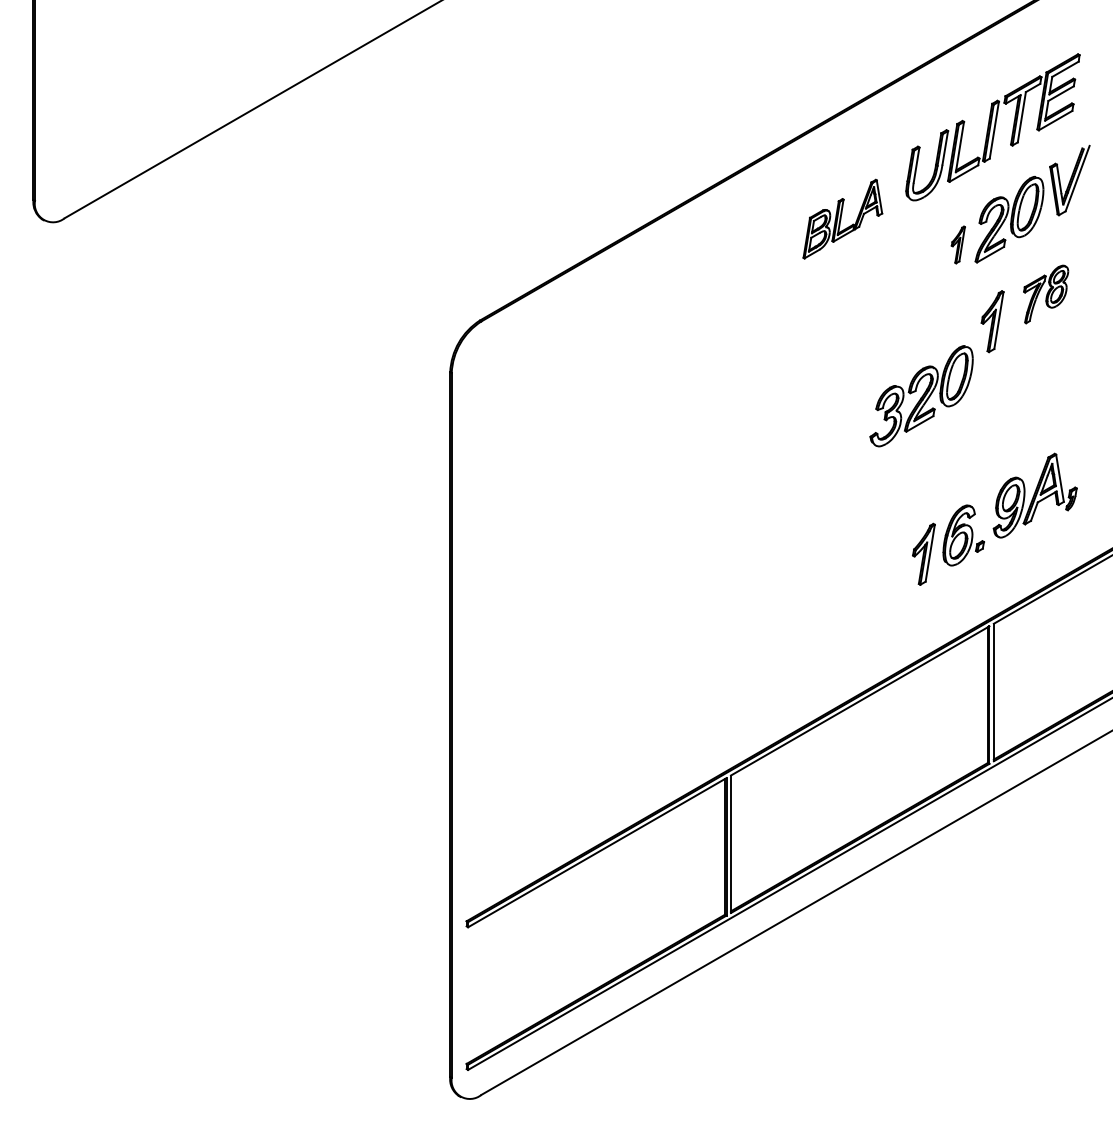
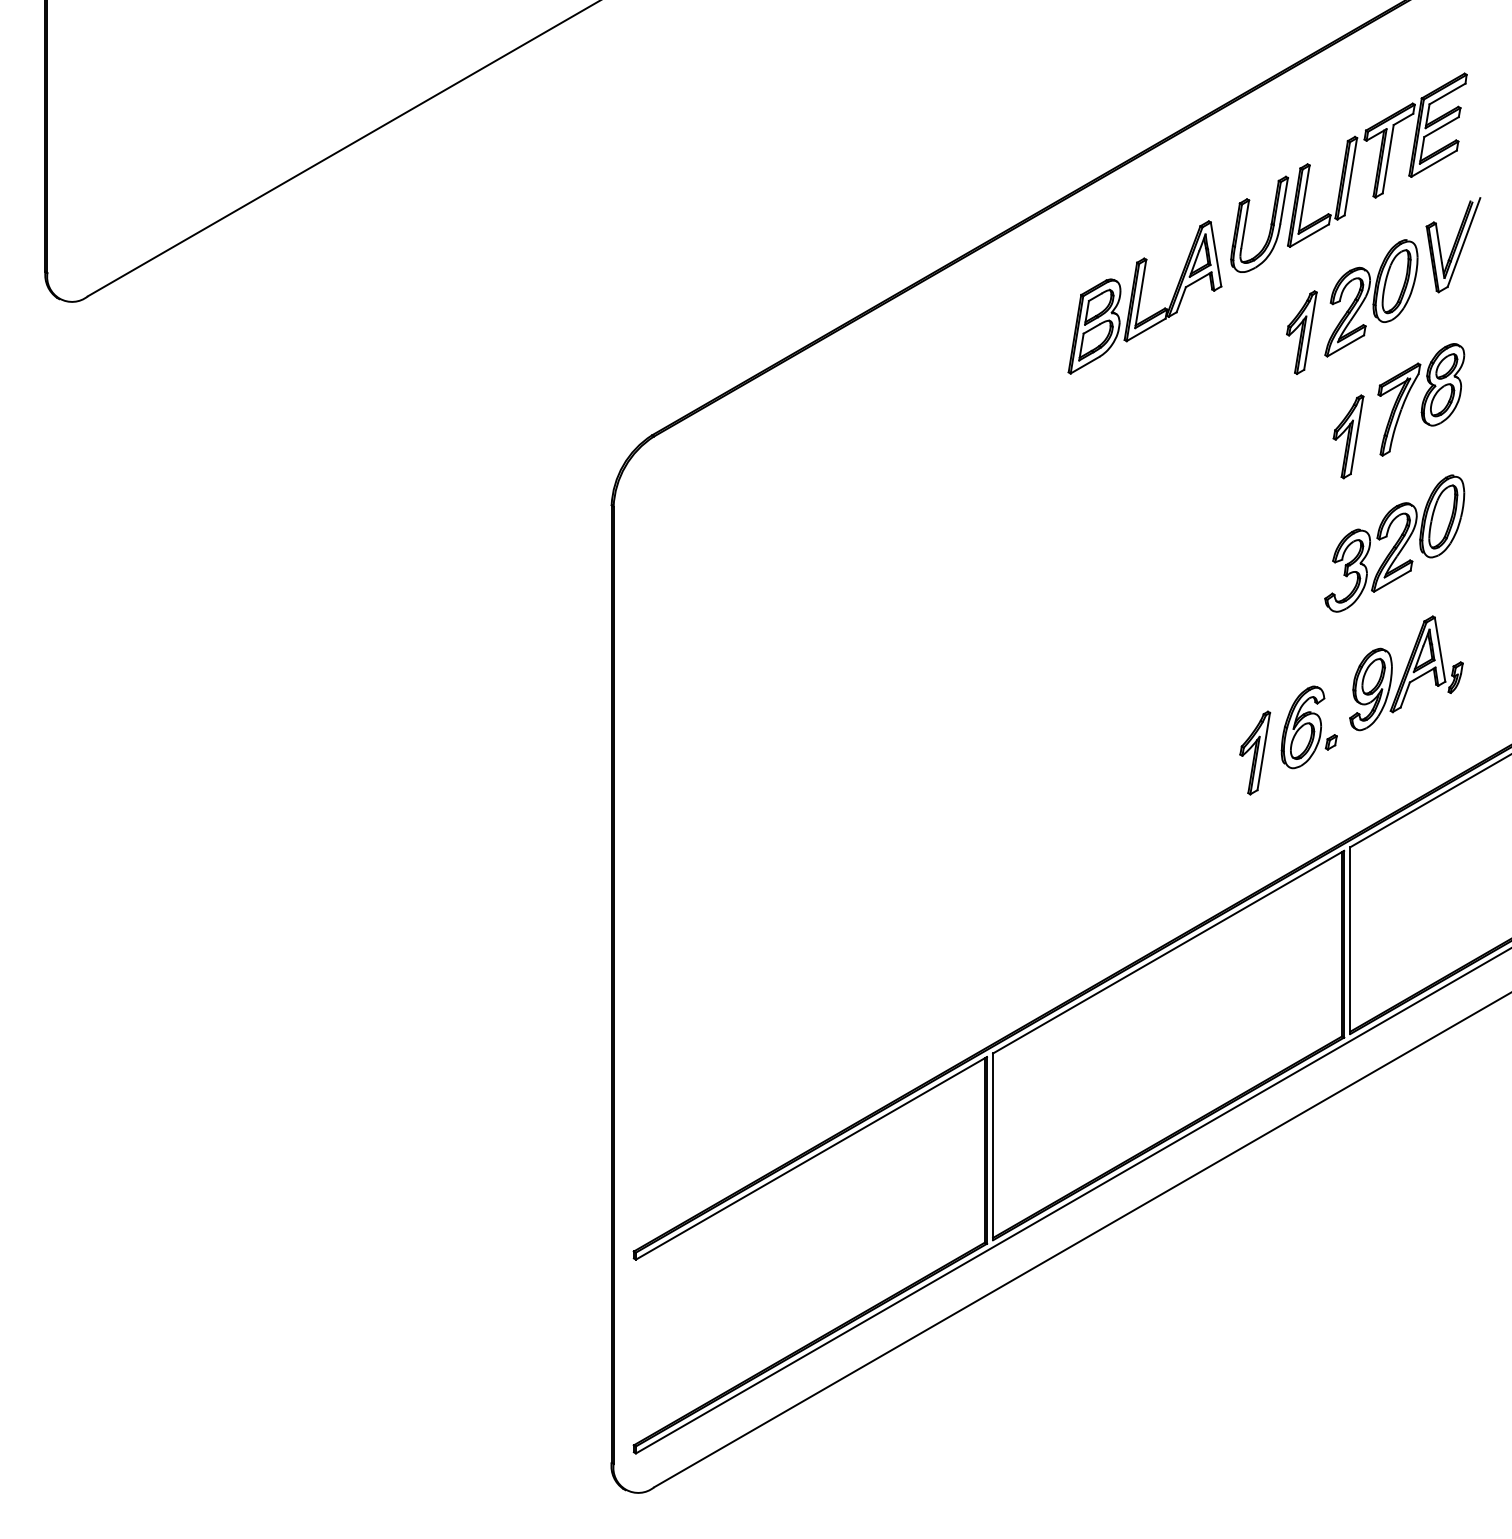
part: (842, 219) -> (1144, 298), size x1.43
part: (958, 244) -> (1302, 332), size x1.67
part: (1045, 294) -> (1420, 399), size x1.43
part: (921, 396) -> (1394, 543), moved

